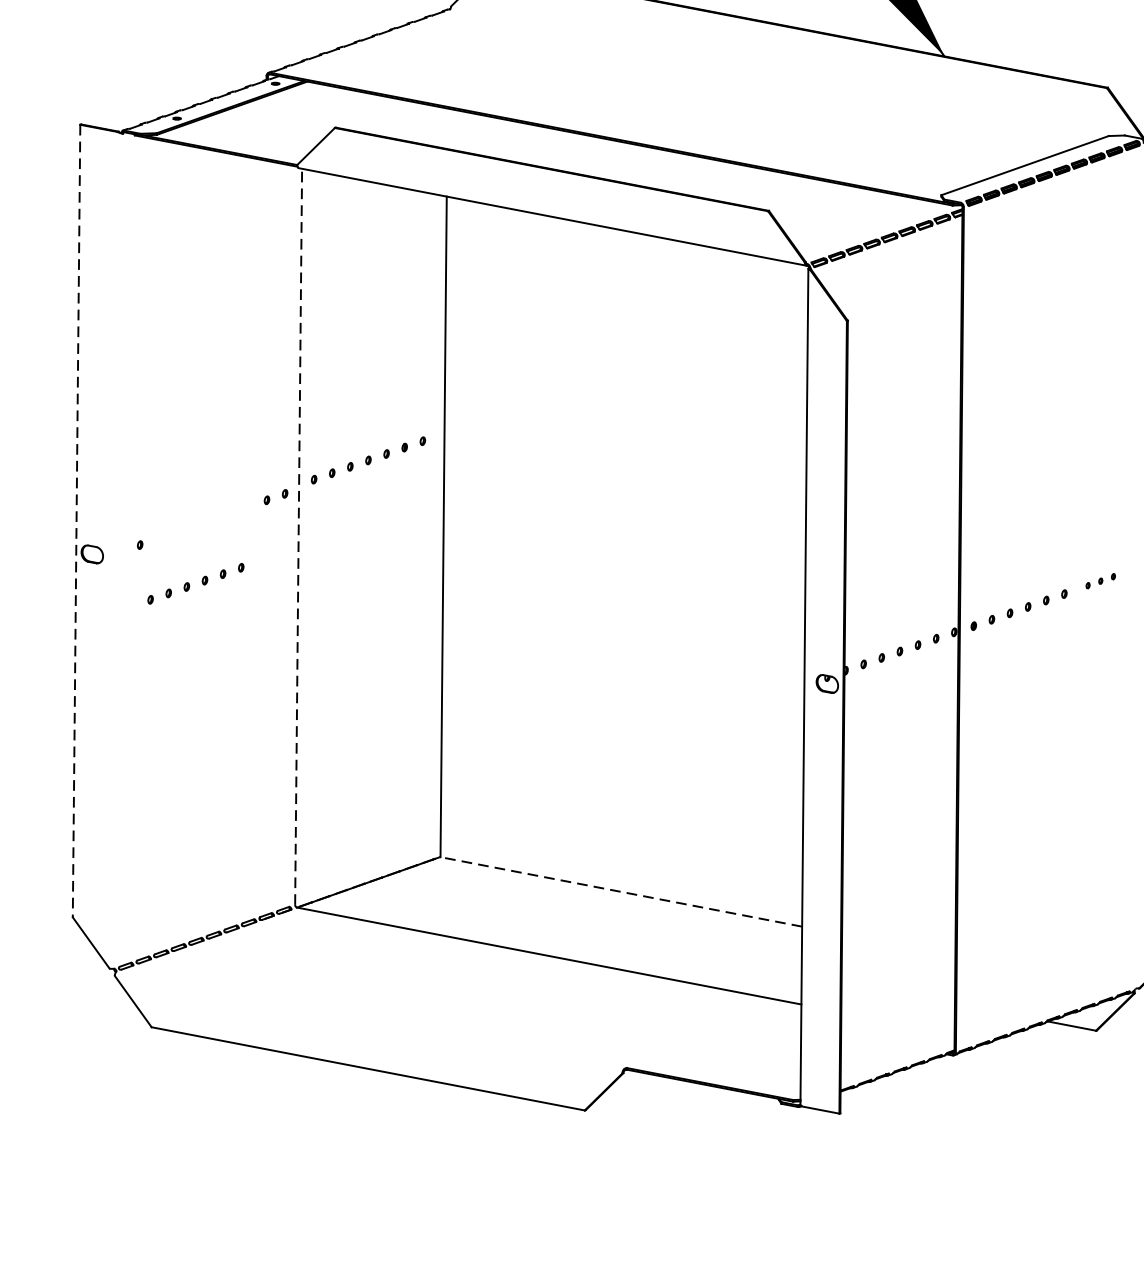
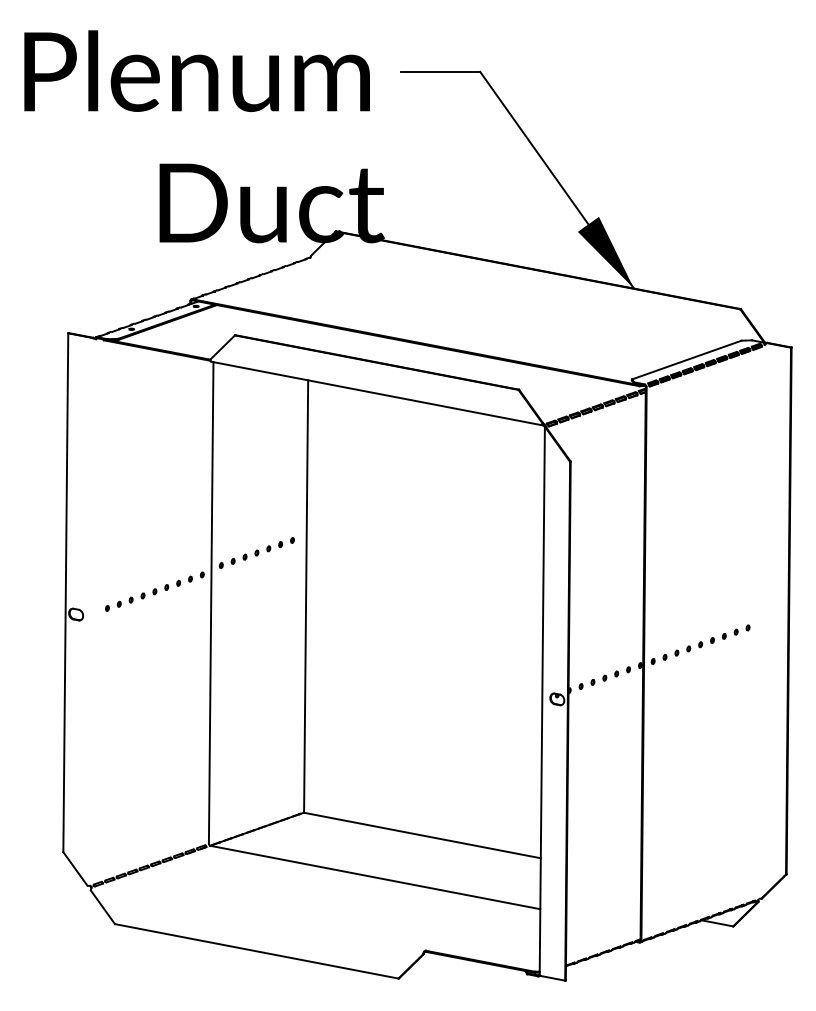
line: (76, 522) -> (65, 593), dashed -> solid
line: (299, 537) -> (211, 603), dashed -> solid
part: (1101, 580) -> (736, 631), size x1.43
part: (195, 583) -> (148, 593), moved
line: (621, 891) -> (422, 835), dashed -> solid

